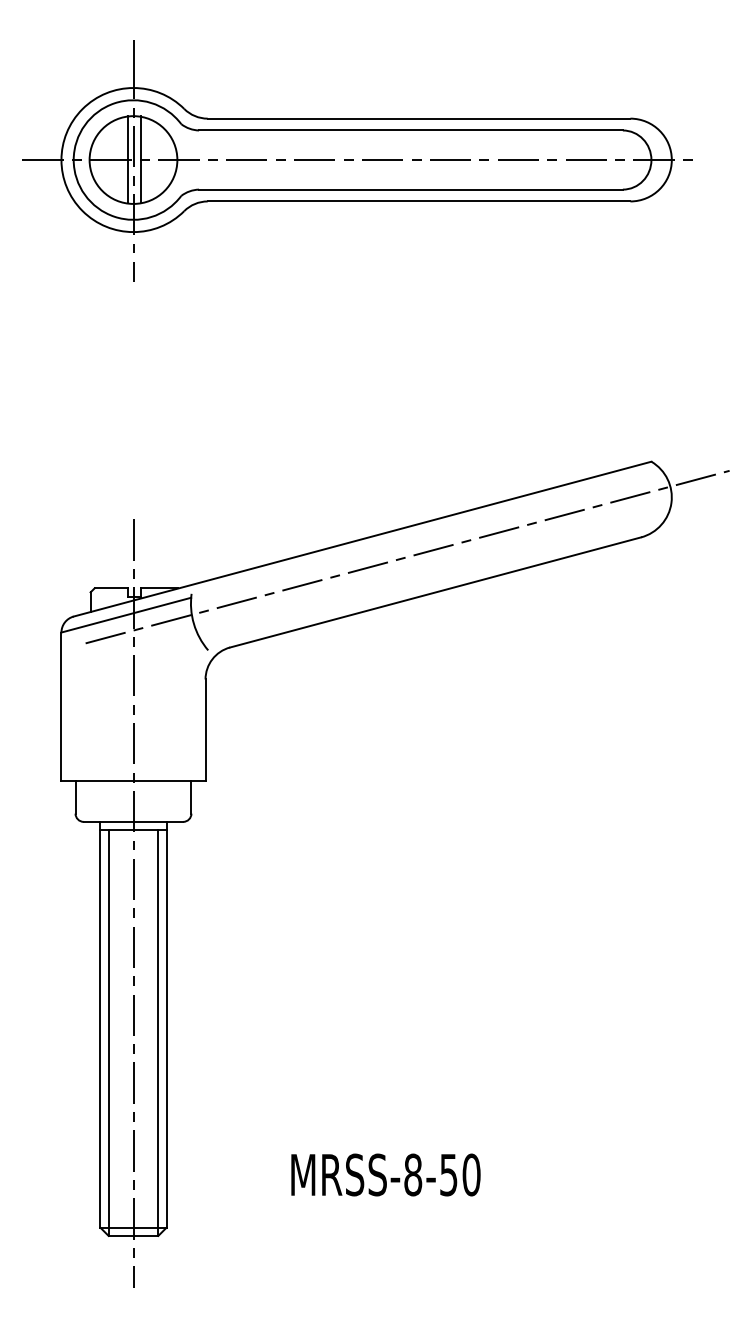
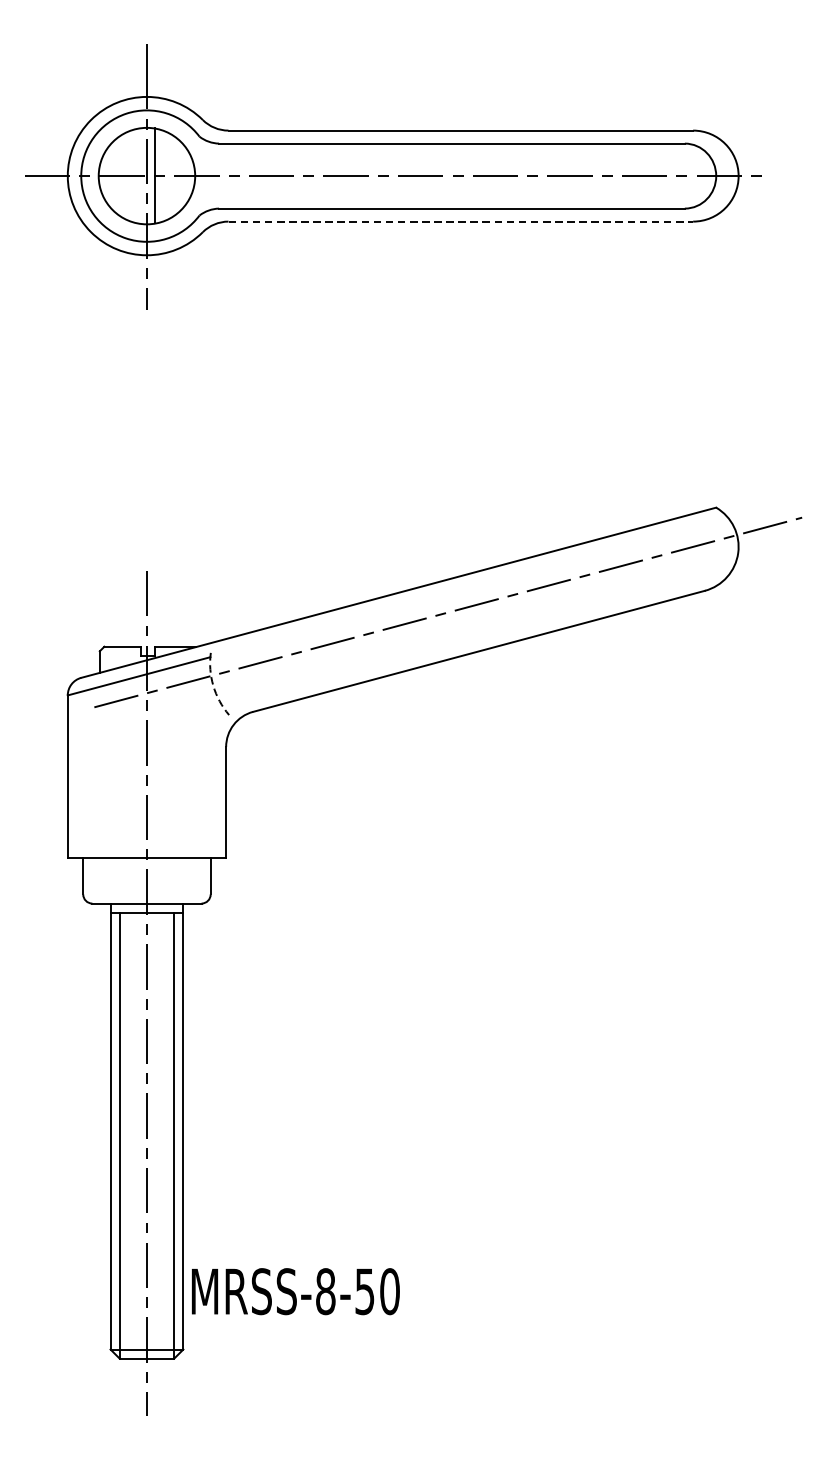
line: (128, 159) -> (141, 175), removed
line: (419, 201) -> (461, 221), solid -> dashed
arc: (193, 623) -> (212, 685), solid -> dashed
text: (385, 1174) -> (295, 1291), moved

